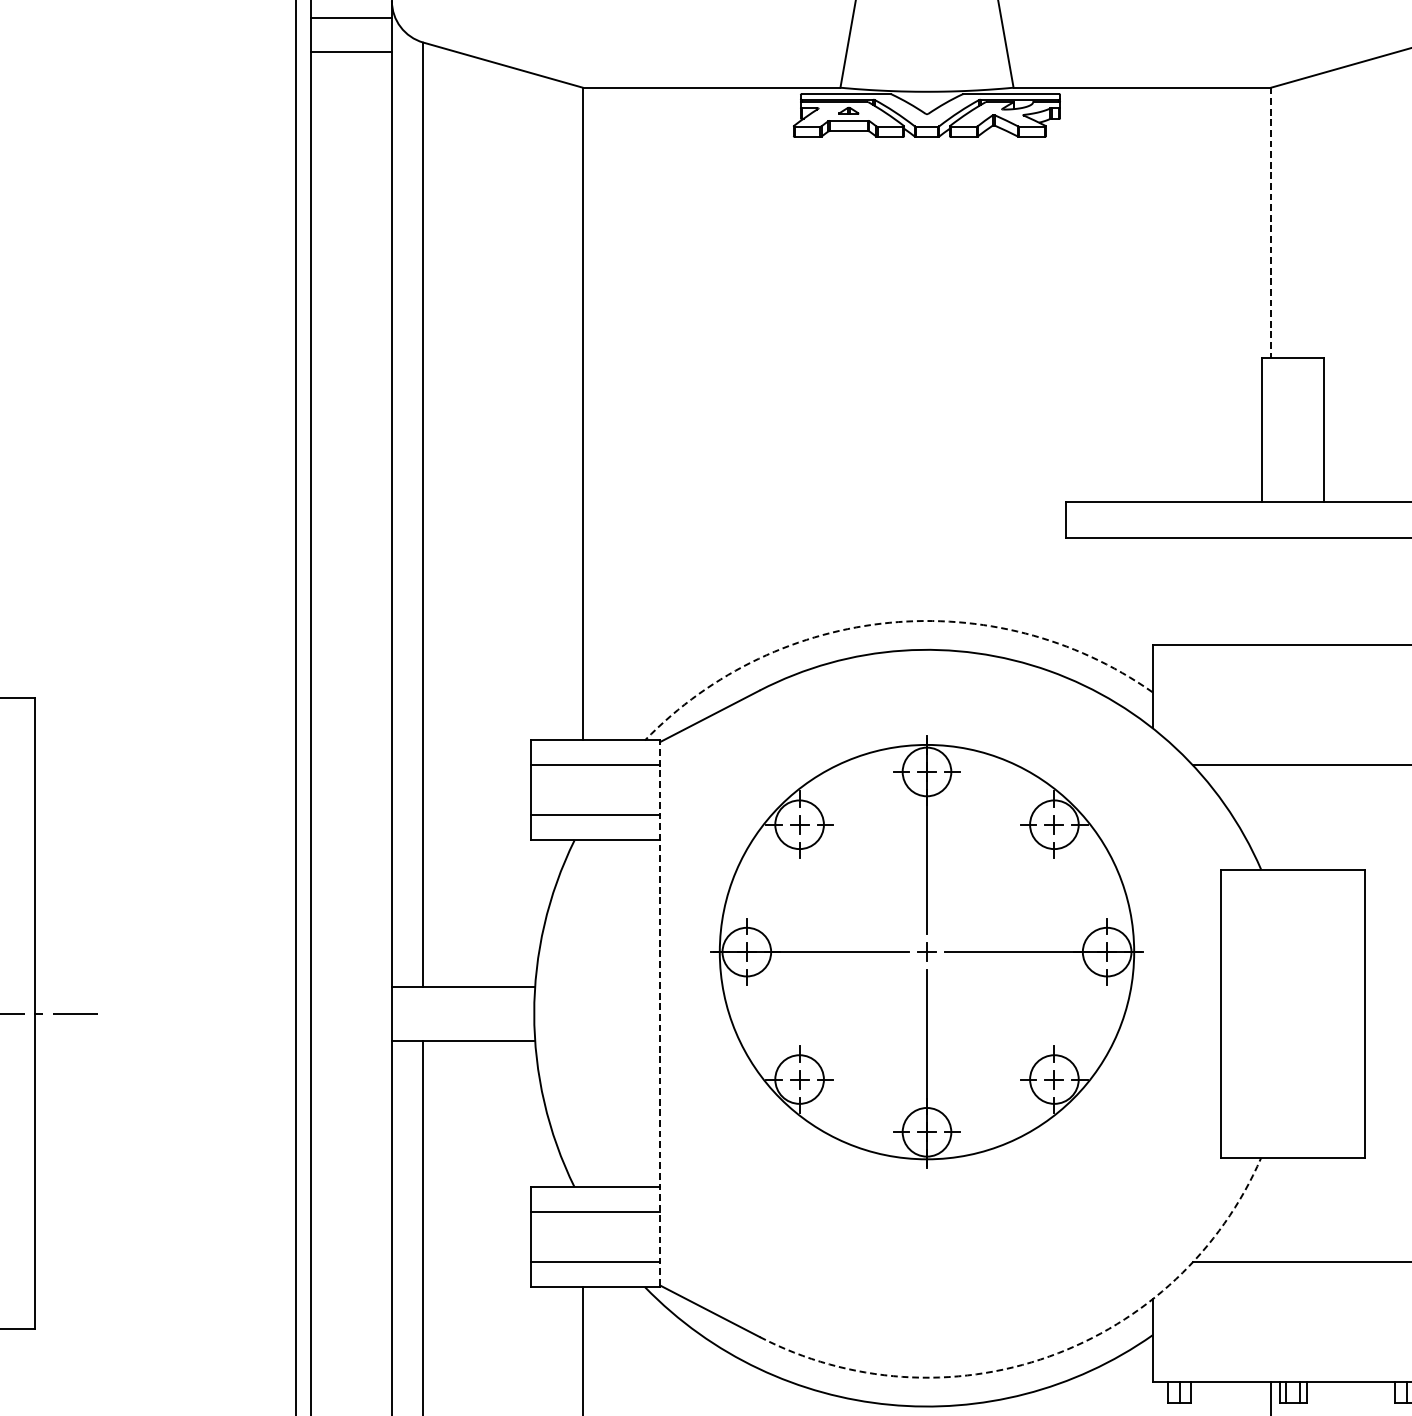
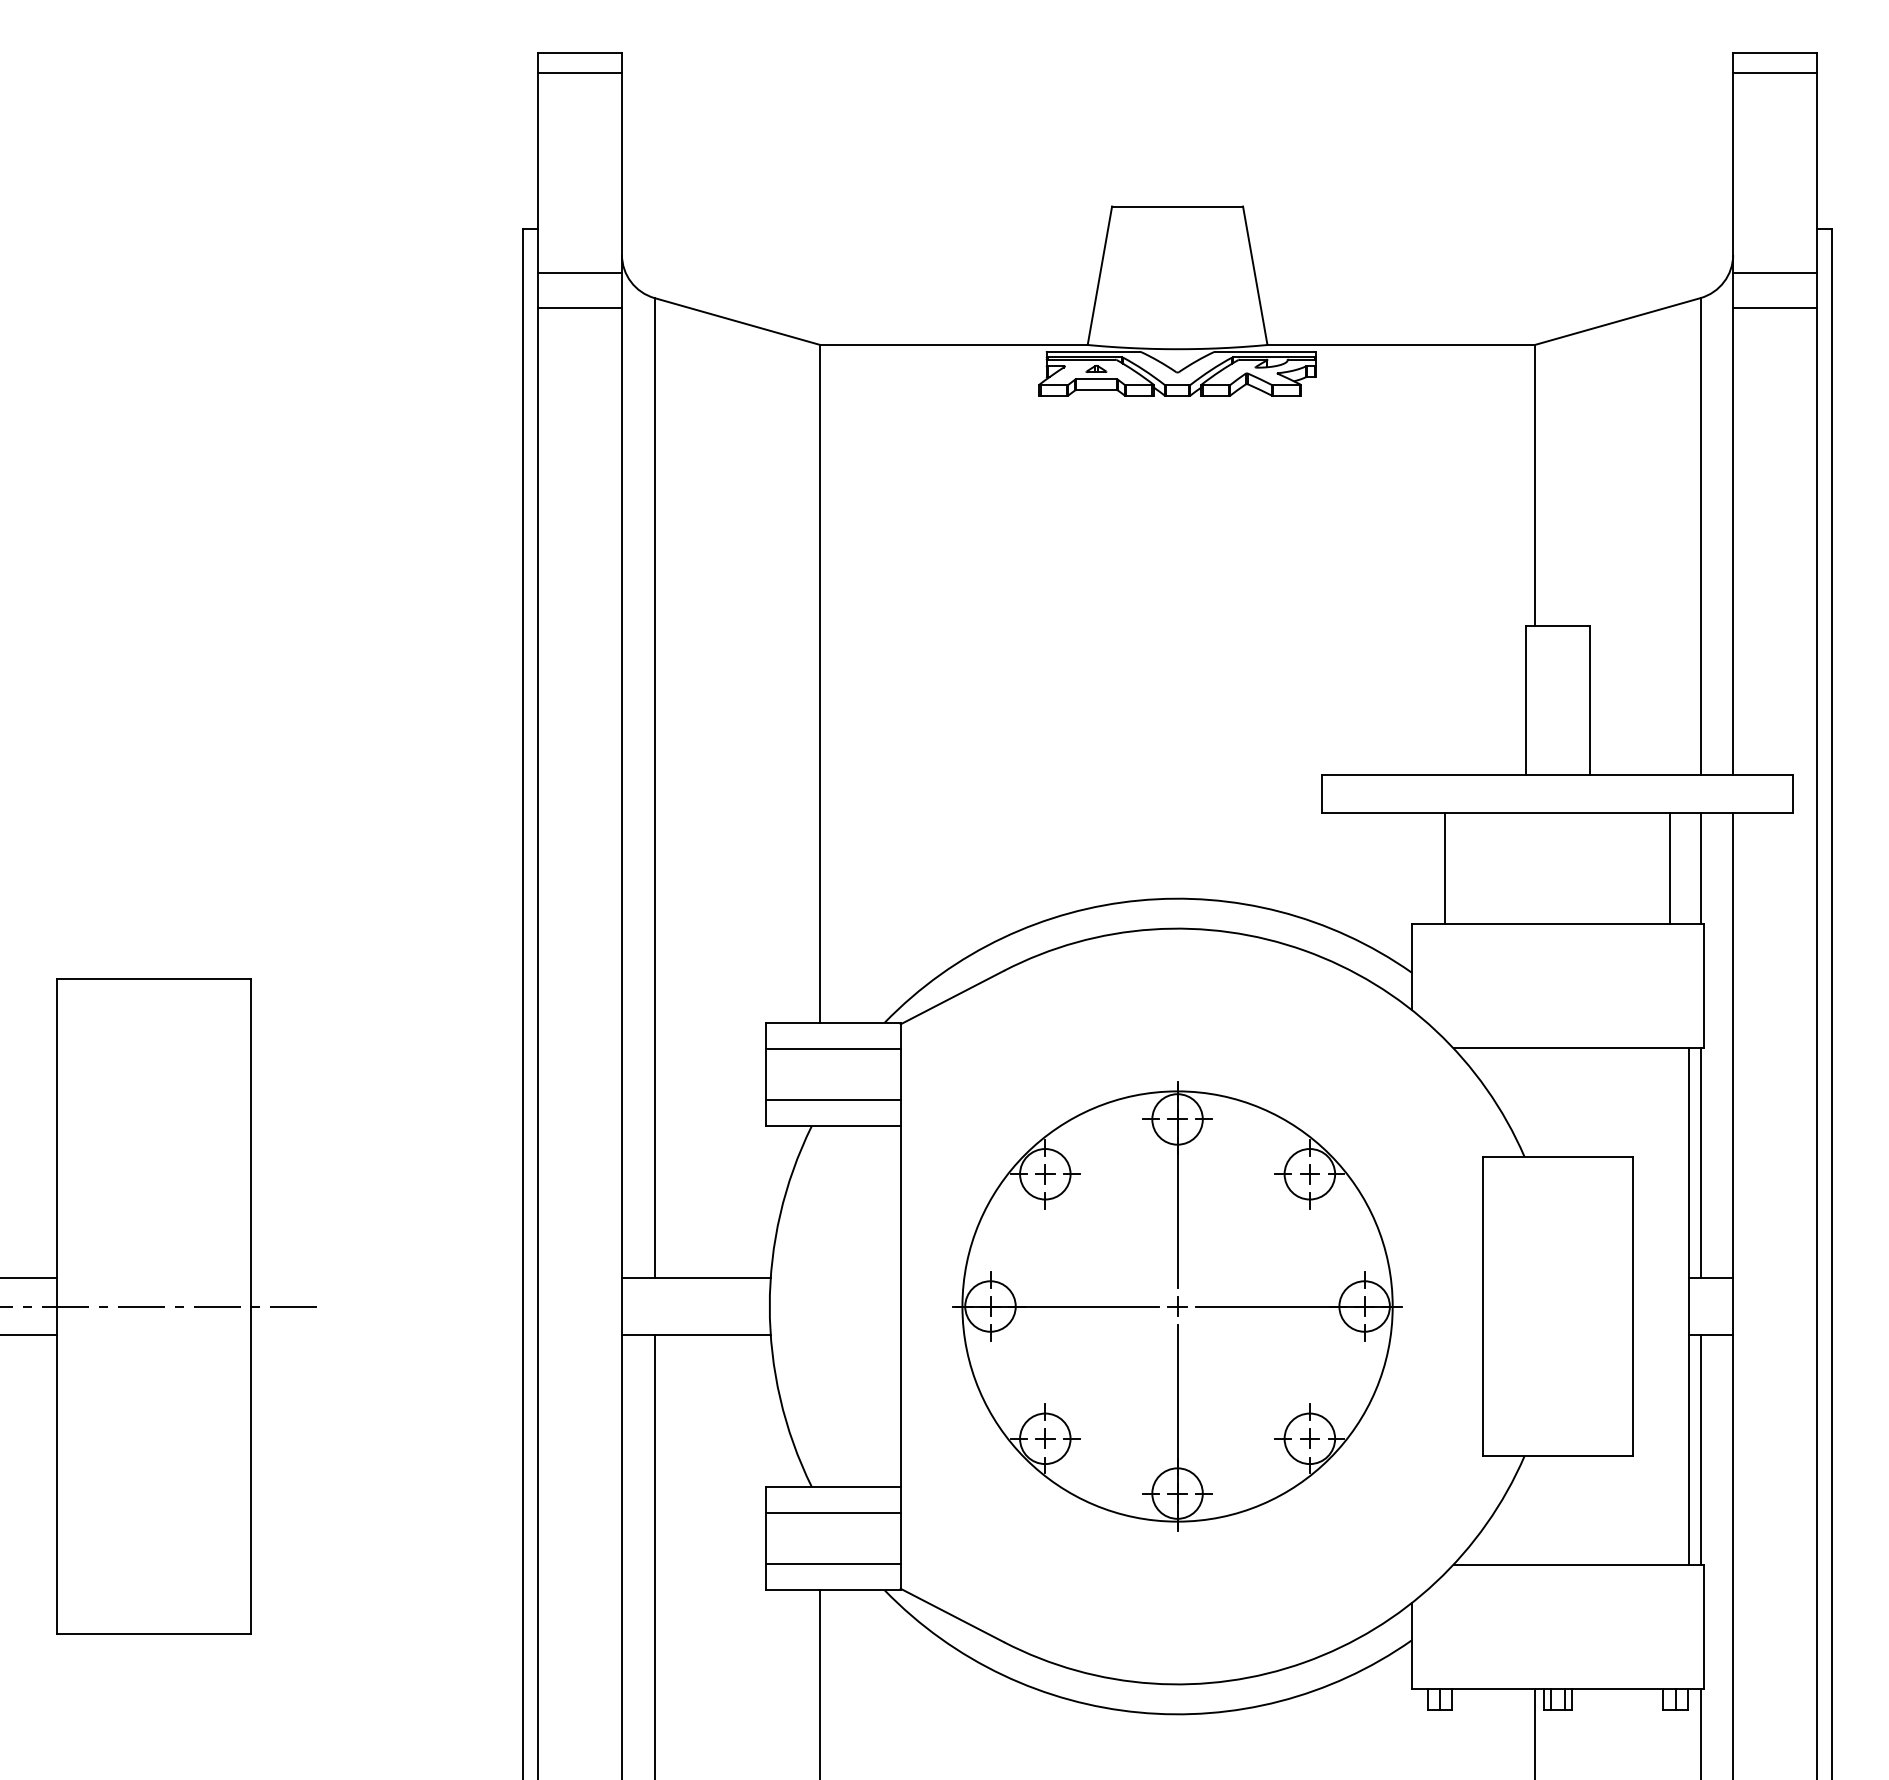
line: (1270, 223) -> (1534, 485), dashed -> solid
line: (1185, 590) -> (1445, 867), added
line: (1400, 590) -> (1669, 867), added
arc: (890, 622) -> (1139, 900), dashed -> solid
part: (926, 952) -> (1177, 1306), moved
line: (660, 1013) -> (900, 1306), dashed -> solid
arc: (1049, 1356) -> (1304, 1662), dashed -> solid

